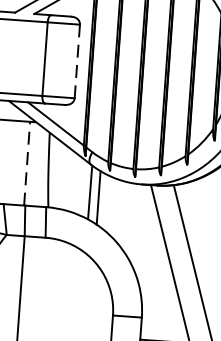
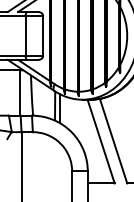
line: (78, 60) -> (43, 35), dashed -> solid
line: (28, 162) -> (20, 92), dashed -> solid

